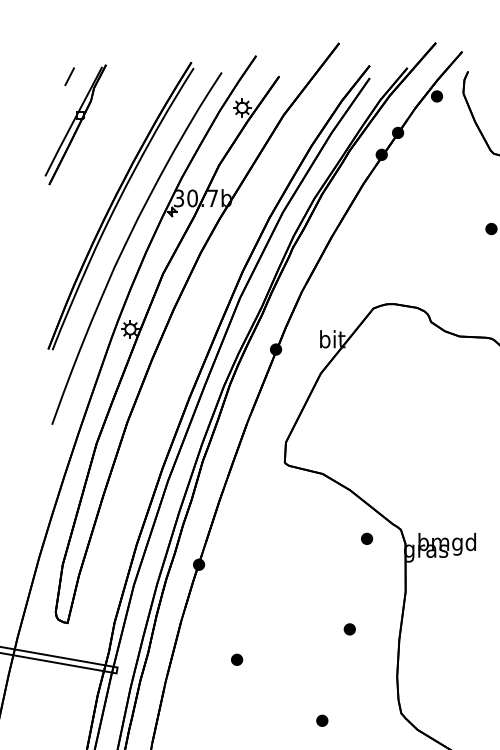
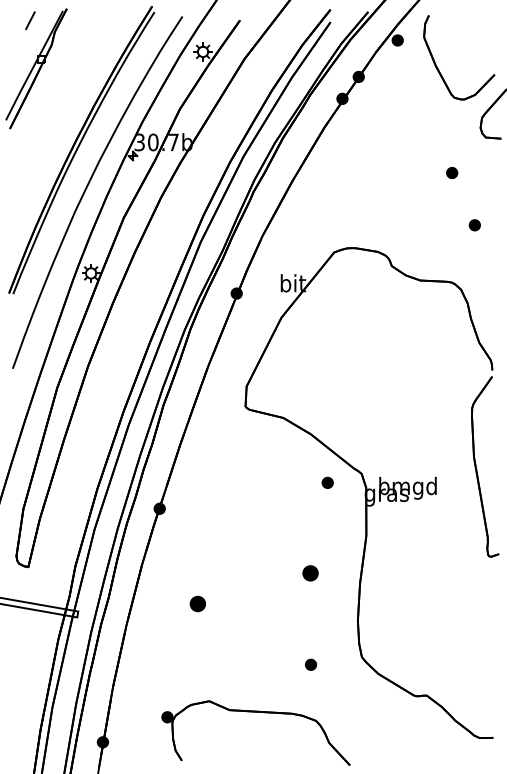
part: (349, 629) -> (310, 573), size x1.4
part: (236, 659) -> (197, 603), size x1.4
part: (322, 720) -> (311, 664), moved

